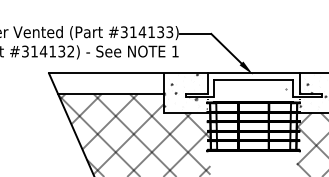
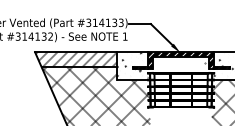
hatch: (106, 83) -> (76, 59), added
hatch: (253, 85) -> (181, 60), added

